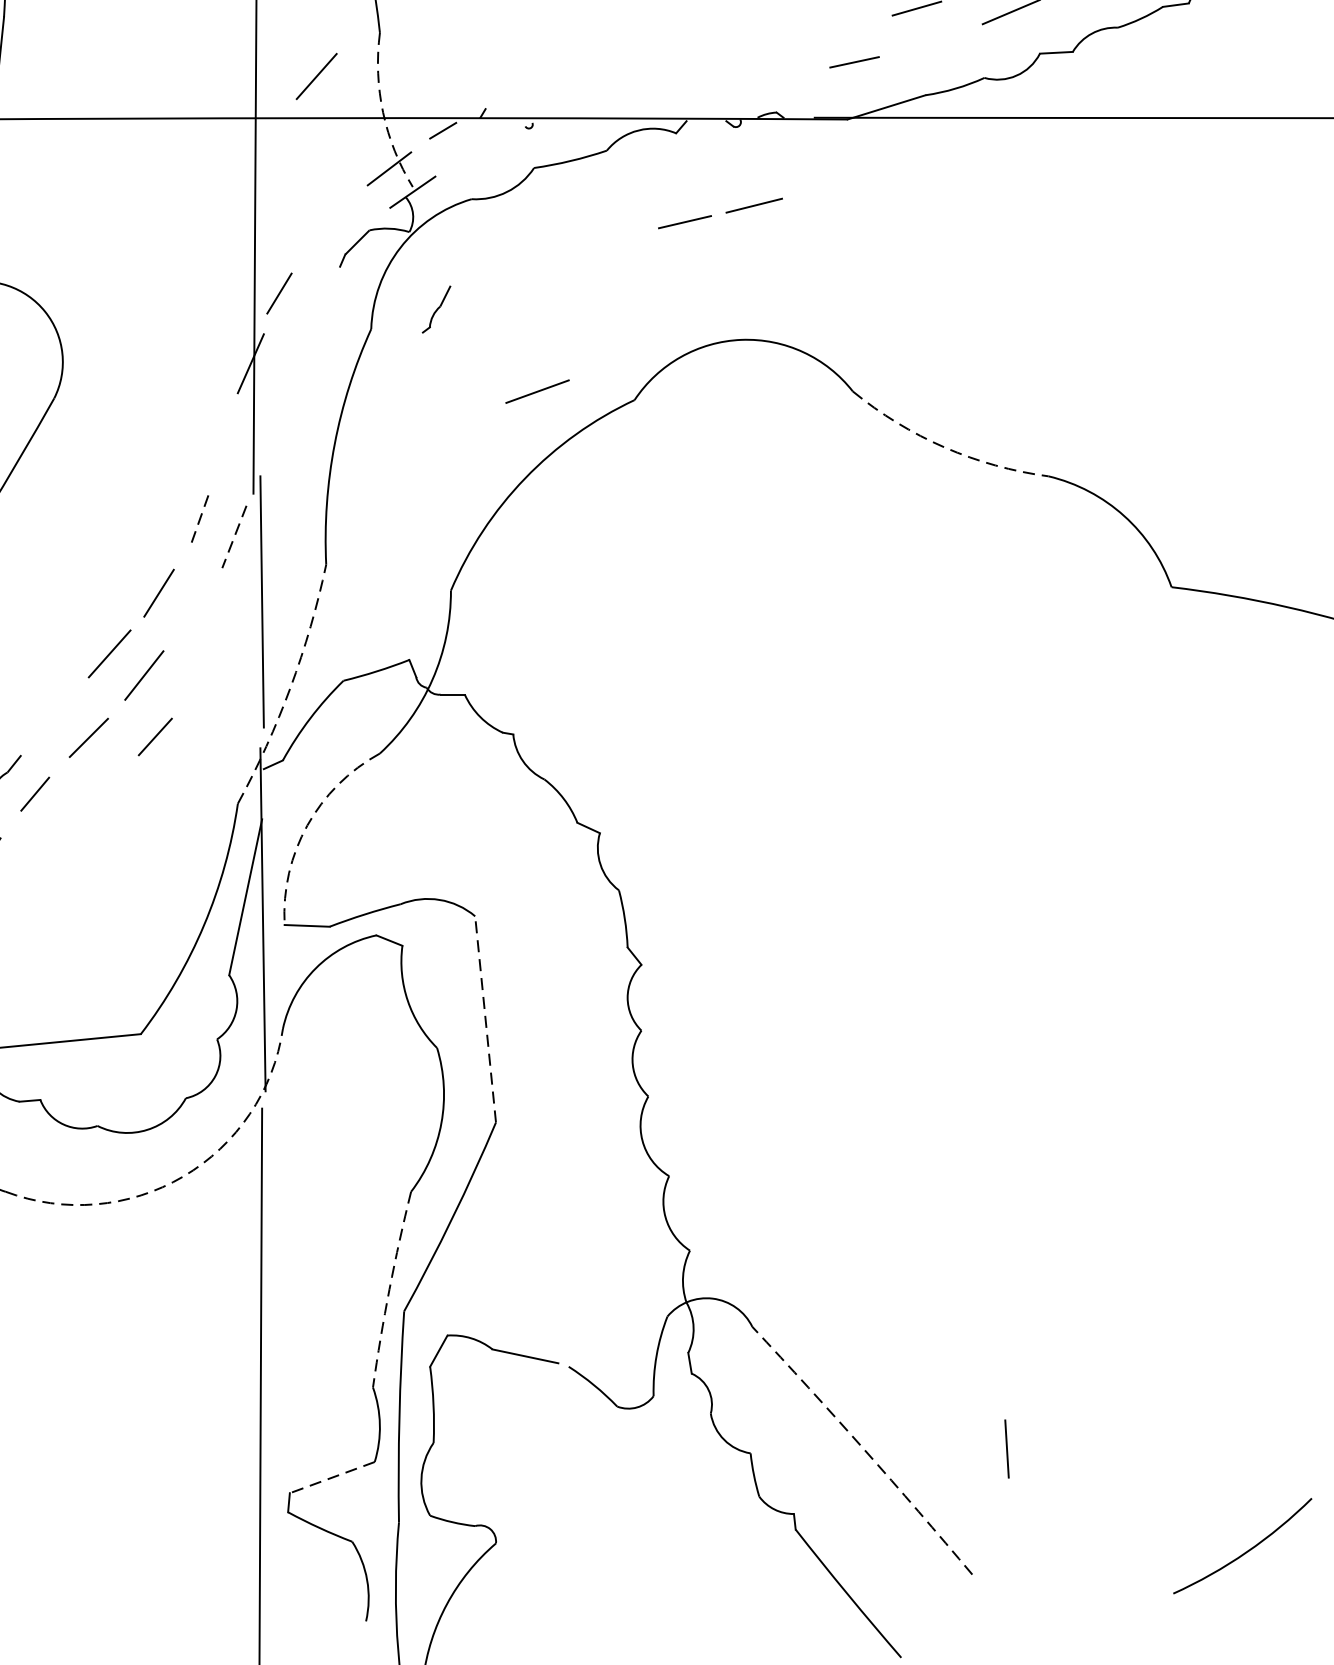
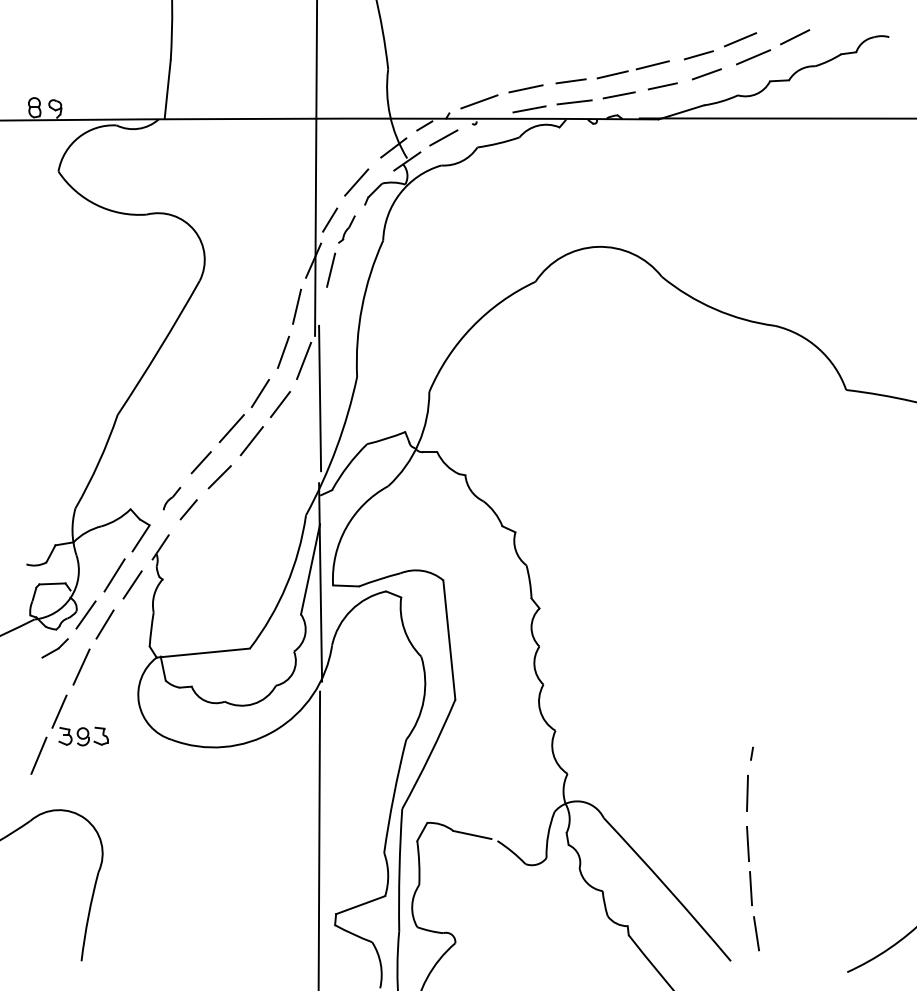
line: (930, 41) -> (706, 74), added
line: (695, 53) -> (570, 81), added
line: (617, 66) -> (525, 88), added
line: (316, 76) -> (356, 182), moved
line: (777, 78) -> (618, 95), added
line: (701, 90) -> (574, 102), added
line: (624, 102) -> (529, 109), added
arc: (383, 112) -> (390, 115), dashed -> solid
line: (475, 150) -> (443, 137), added
line: (724, 212) -> (635, 69), moved
part: (435, 309) -> (346, 229), moved
line: (281, 378) -> (331, 269), added
line: (537, 391) -> (479, 101), moved
line: (223, 442) -> (297, 306), added
arc: (945, 448) -> (715, 309), dashed -> solid
line: (198, 522) -> (283, 352), dashed -> solid
line: (233, 537) -> (303, 361), dashed -> solid
line: (192, 612) -> (279, 404), added
arc: (290, 686) -> (336, 447), dashed -> solid
line: (153, 736) -> (200, 462), moved
arc: (307, 824) -> (346, 527), dashed -> solid
line: (485, 1020) -> (449, 640), dashed -> solid
arc: (183, 1177) -> (274, 731), dashed -> solid
line: (1007, 1215) -> (751, 753), added
line: (1000, 1282) -> (747, 792), added
arc: (389, 1289) -> (393, 796), dashed -> solid
line: (1002, 1371) -> (748, 843), added
arc: (864, 1448) -> (668, 888), dashed -> solid
line: (332, 1478) -> (360, 905), dashed -> solid
line: (1016, 1526) -> (756, 933), added

